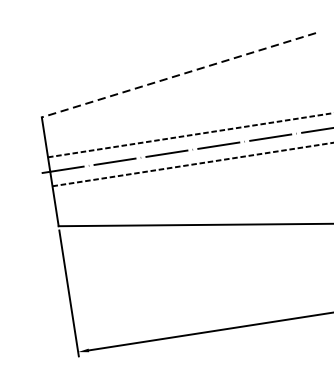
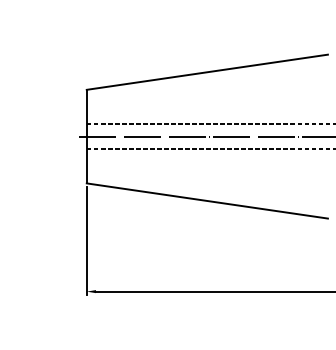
line: (179, 75) -> (207, 72), dashed -> solid

